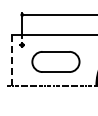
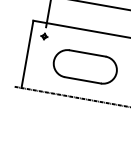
line: (12, 59) -> (28, 53), dashed -> solid

